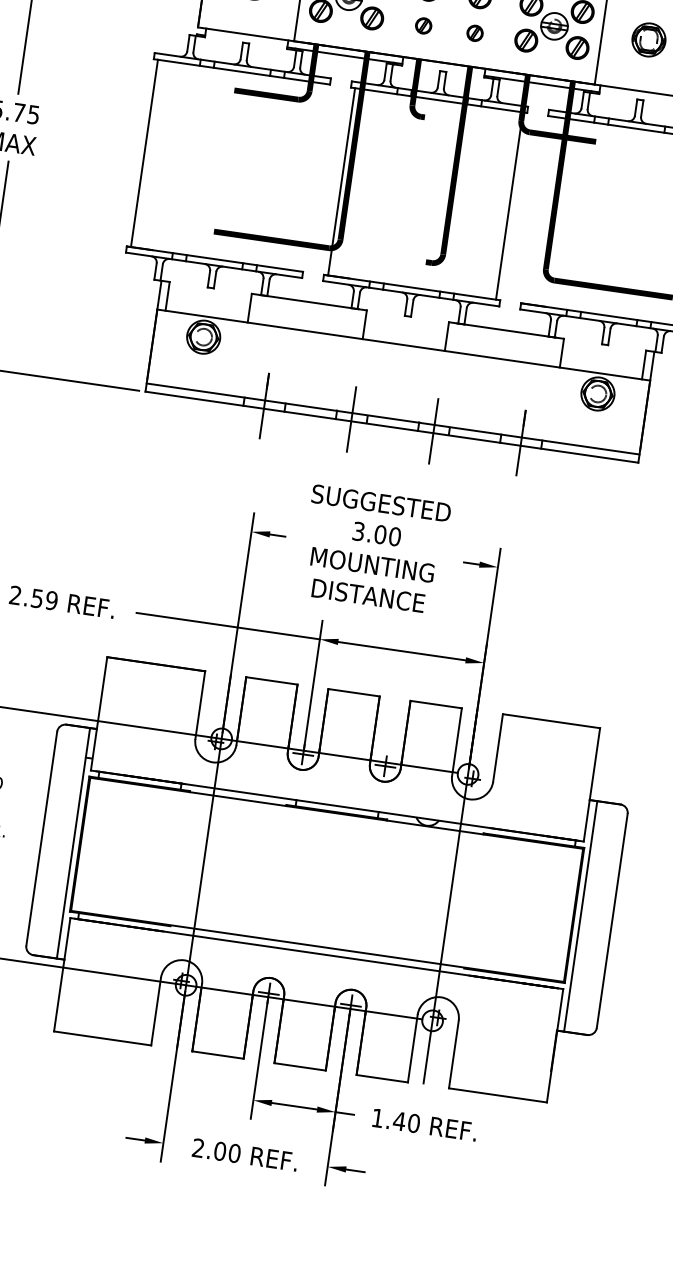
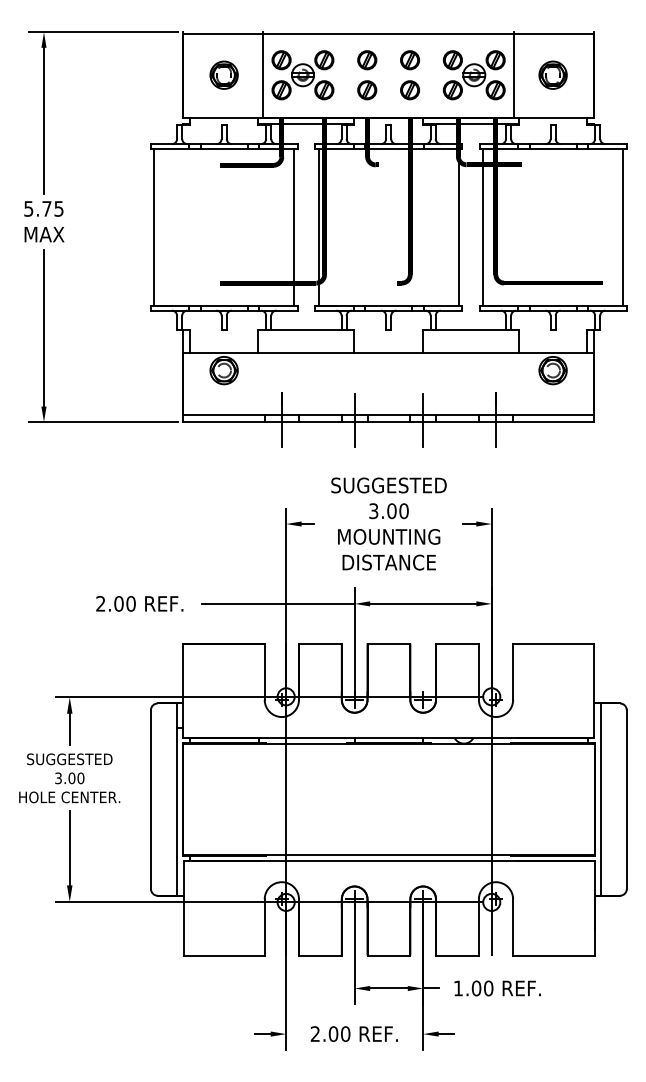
part: (423, 26) -> (367, 90), size x1.43
part: (475, 33) -> (410, 90), size x1.43
line: (312, 177) -> (294, 227), added
line: (539, 210) -> (483, 227), added
text: (43, 599) -> (124, 603), 2.59 -> 2.00
text: (399, 1121) -> (476, 988), 1.40 -> 1.00

